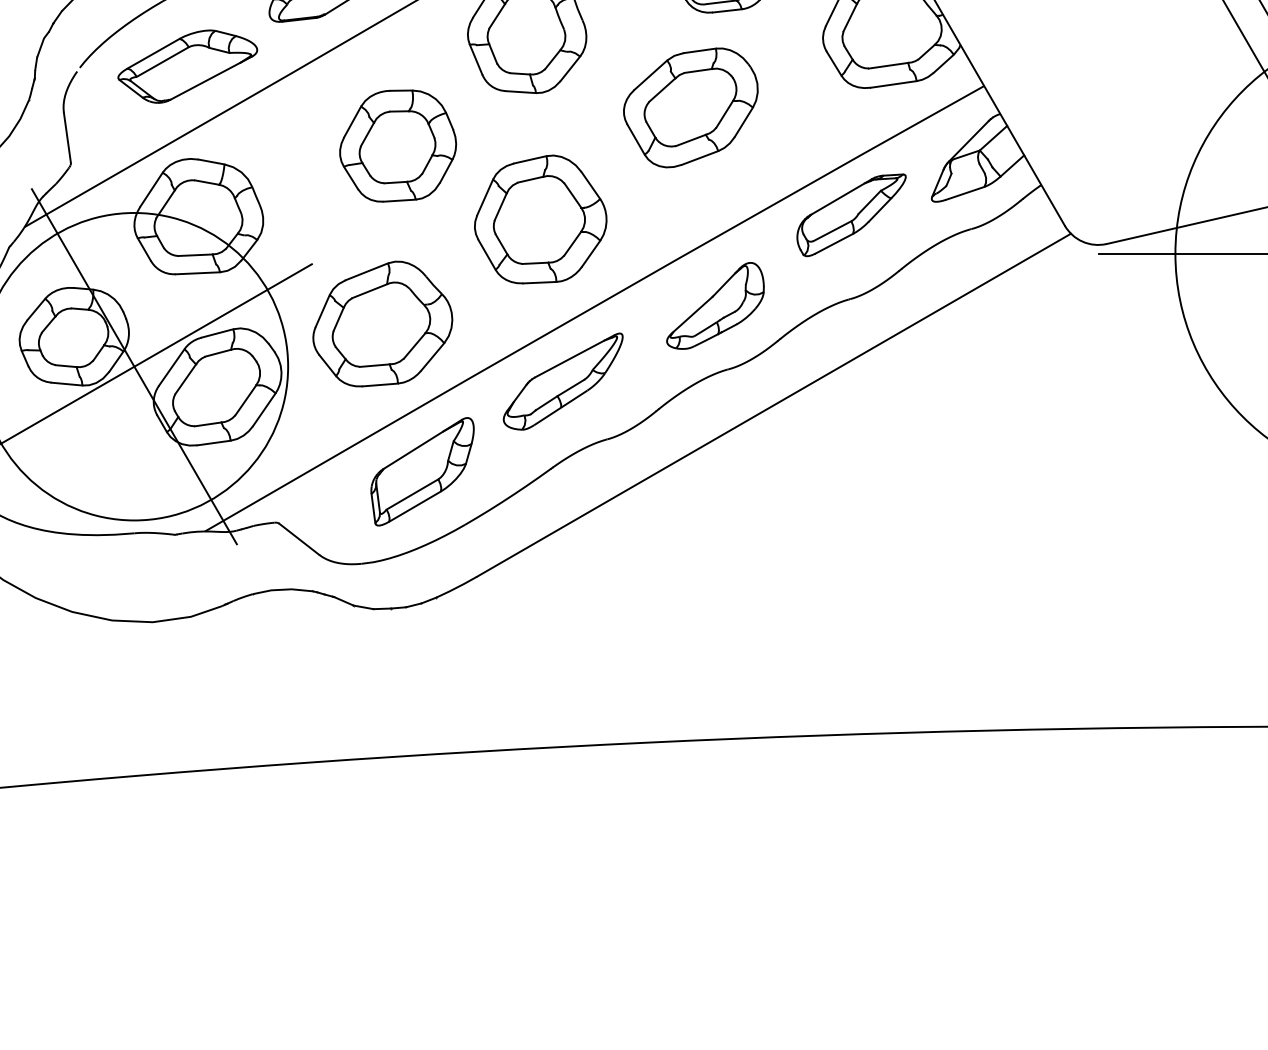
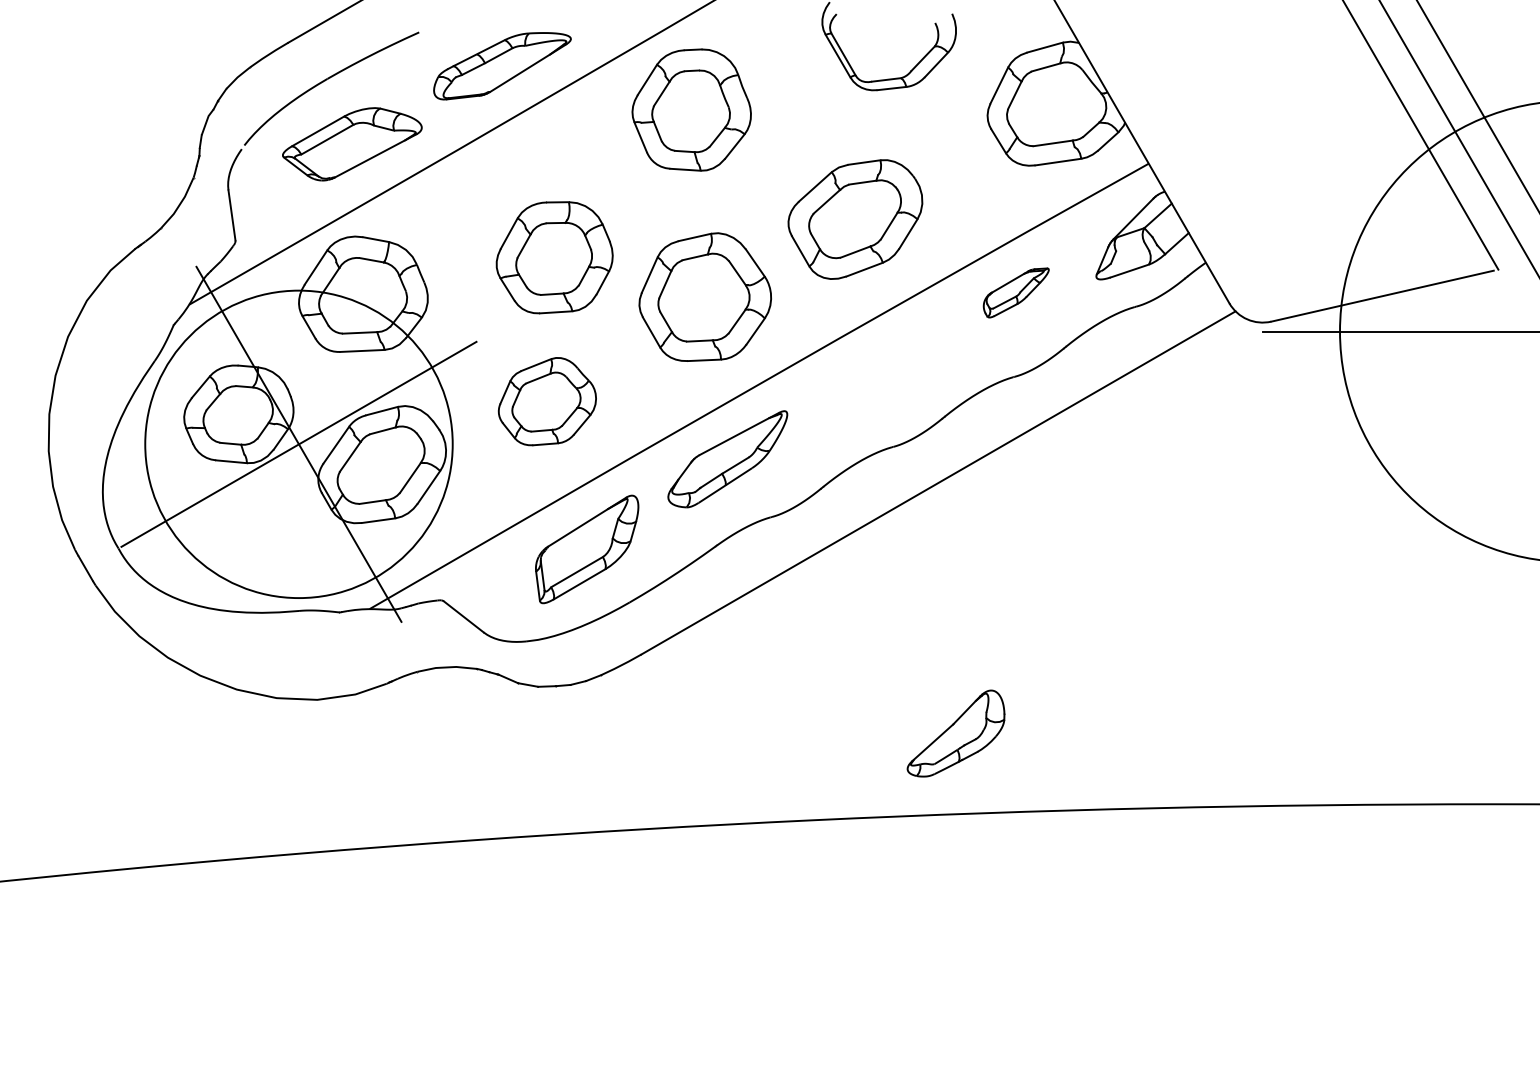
part: (690, 107) -> (855, 219), moved
part: (397, 145) -> (554, 257), moved
part: (851, 214) -> (1016, 292), size x0.6
part: (714, 305) -> (955, 733), moved
part: (382, 323) -> (547, 401), size x0.7

